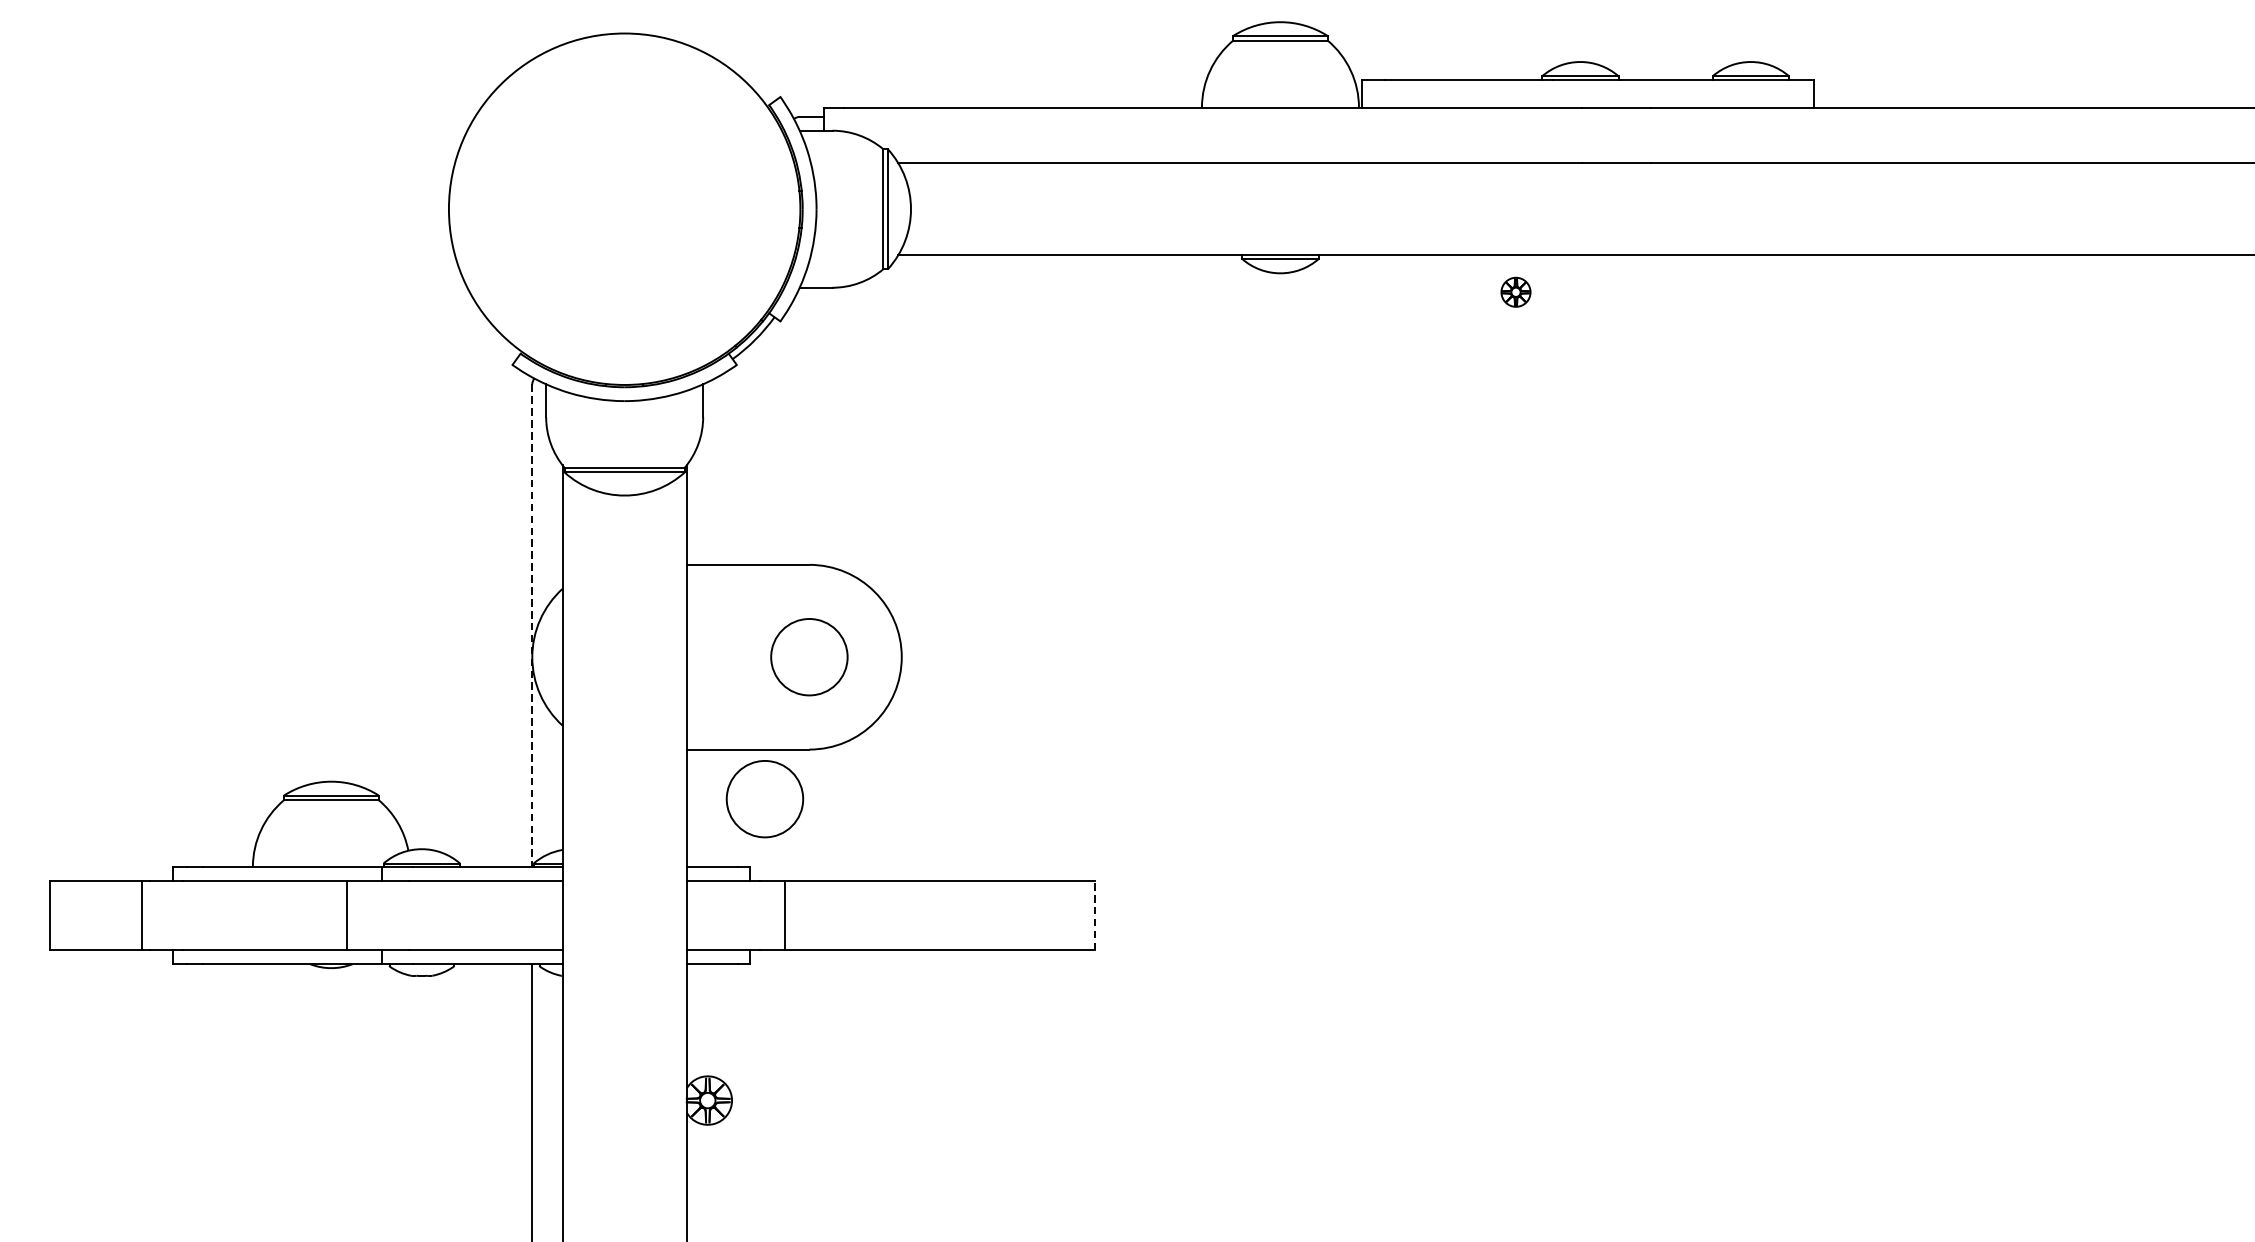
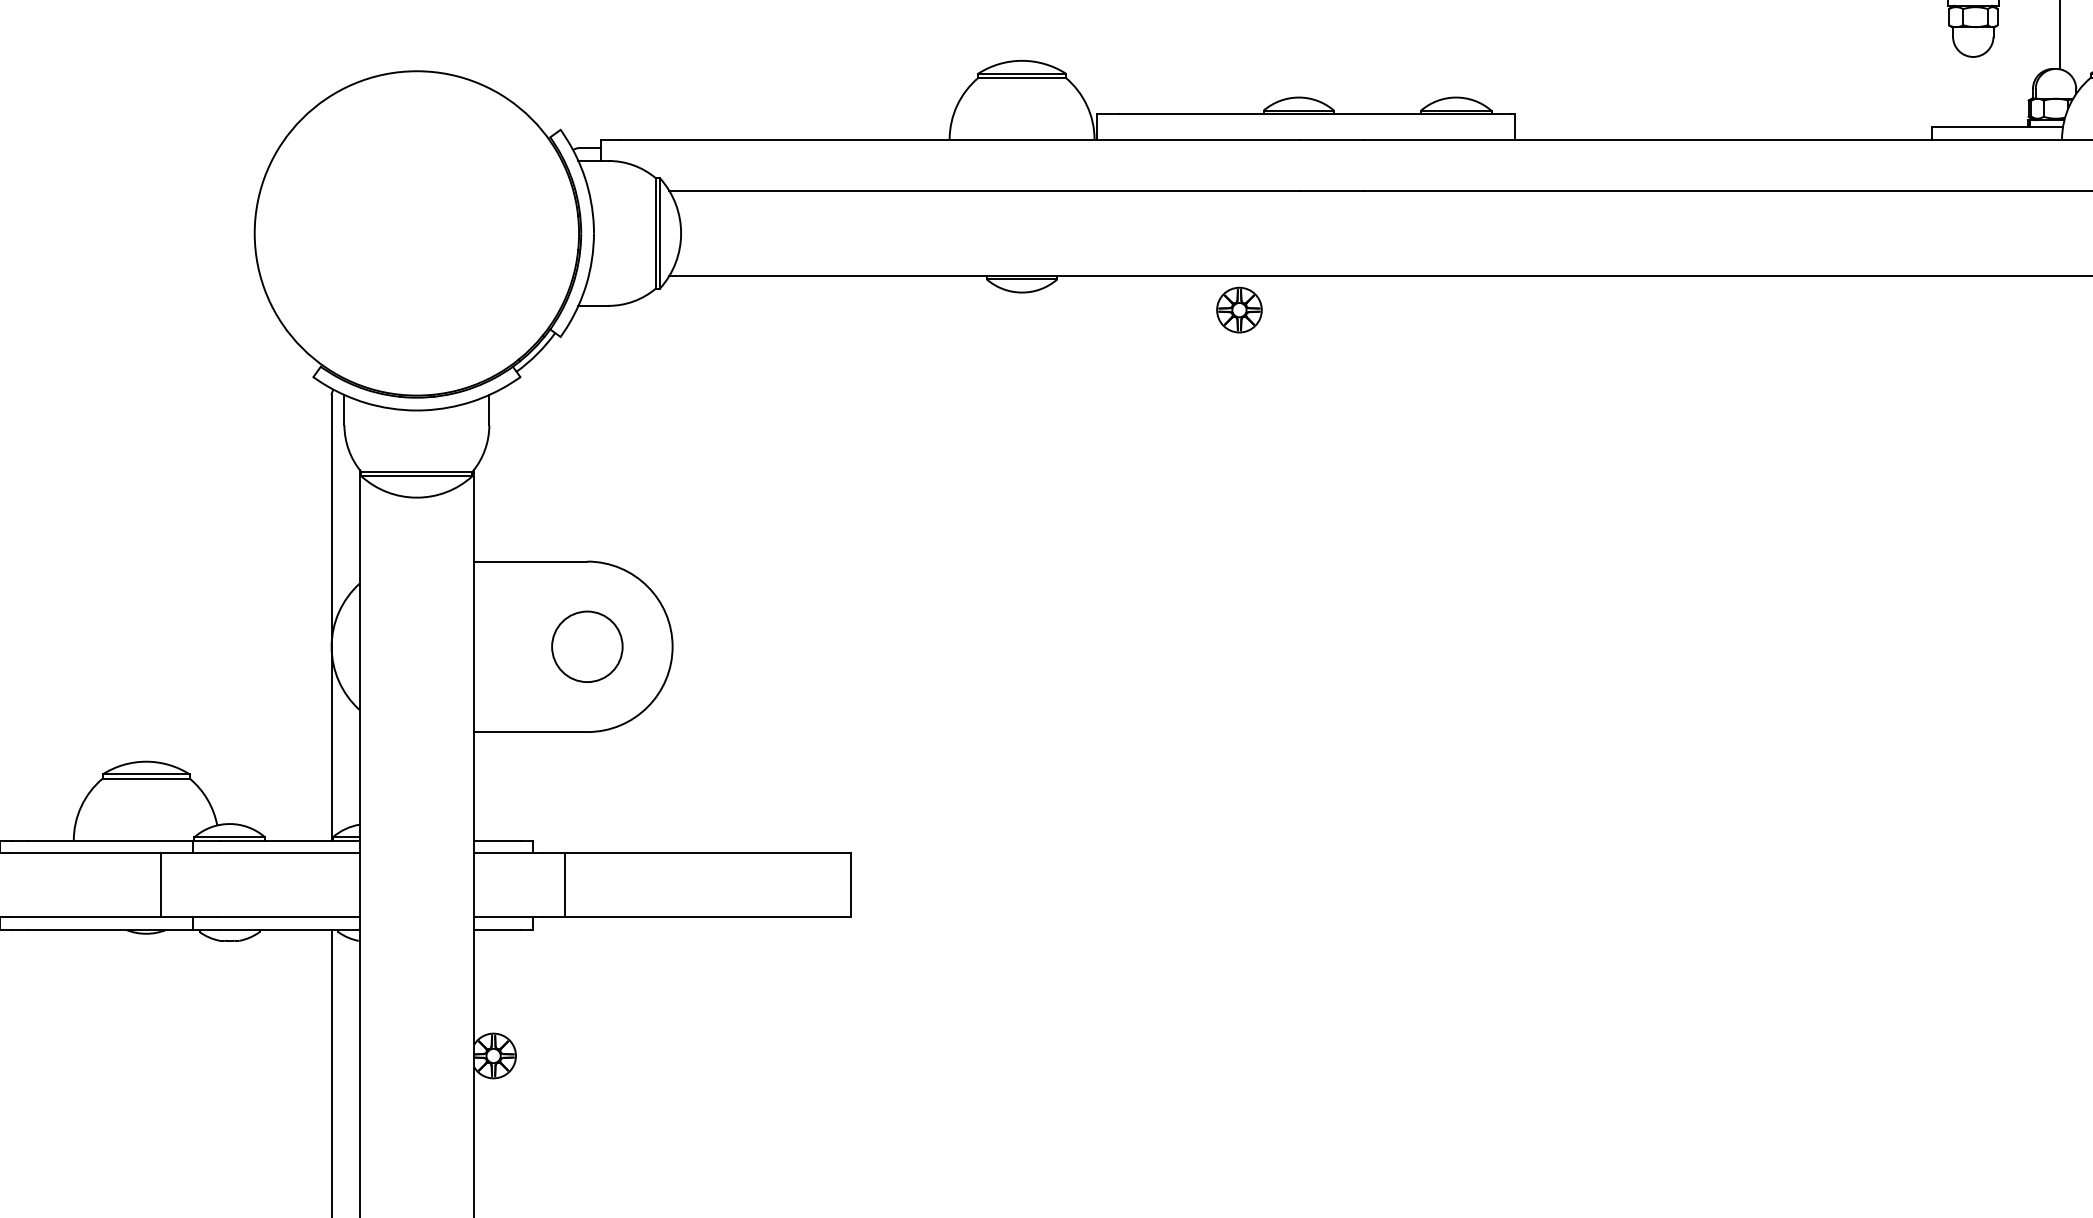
part: (1516, 291) -> (1239, 309), size x1.67
line: (532, 625) -> (331, 617), dashed -> solid
circle: (765, 798) -> (546, 777), removed
line: (1094, 915) -> (850, 885), dashed -> solid

